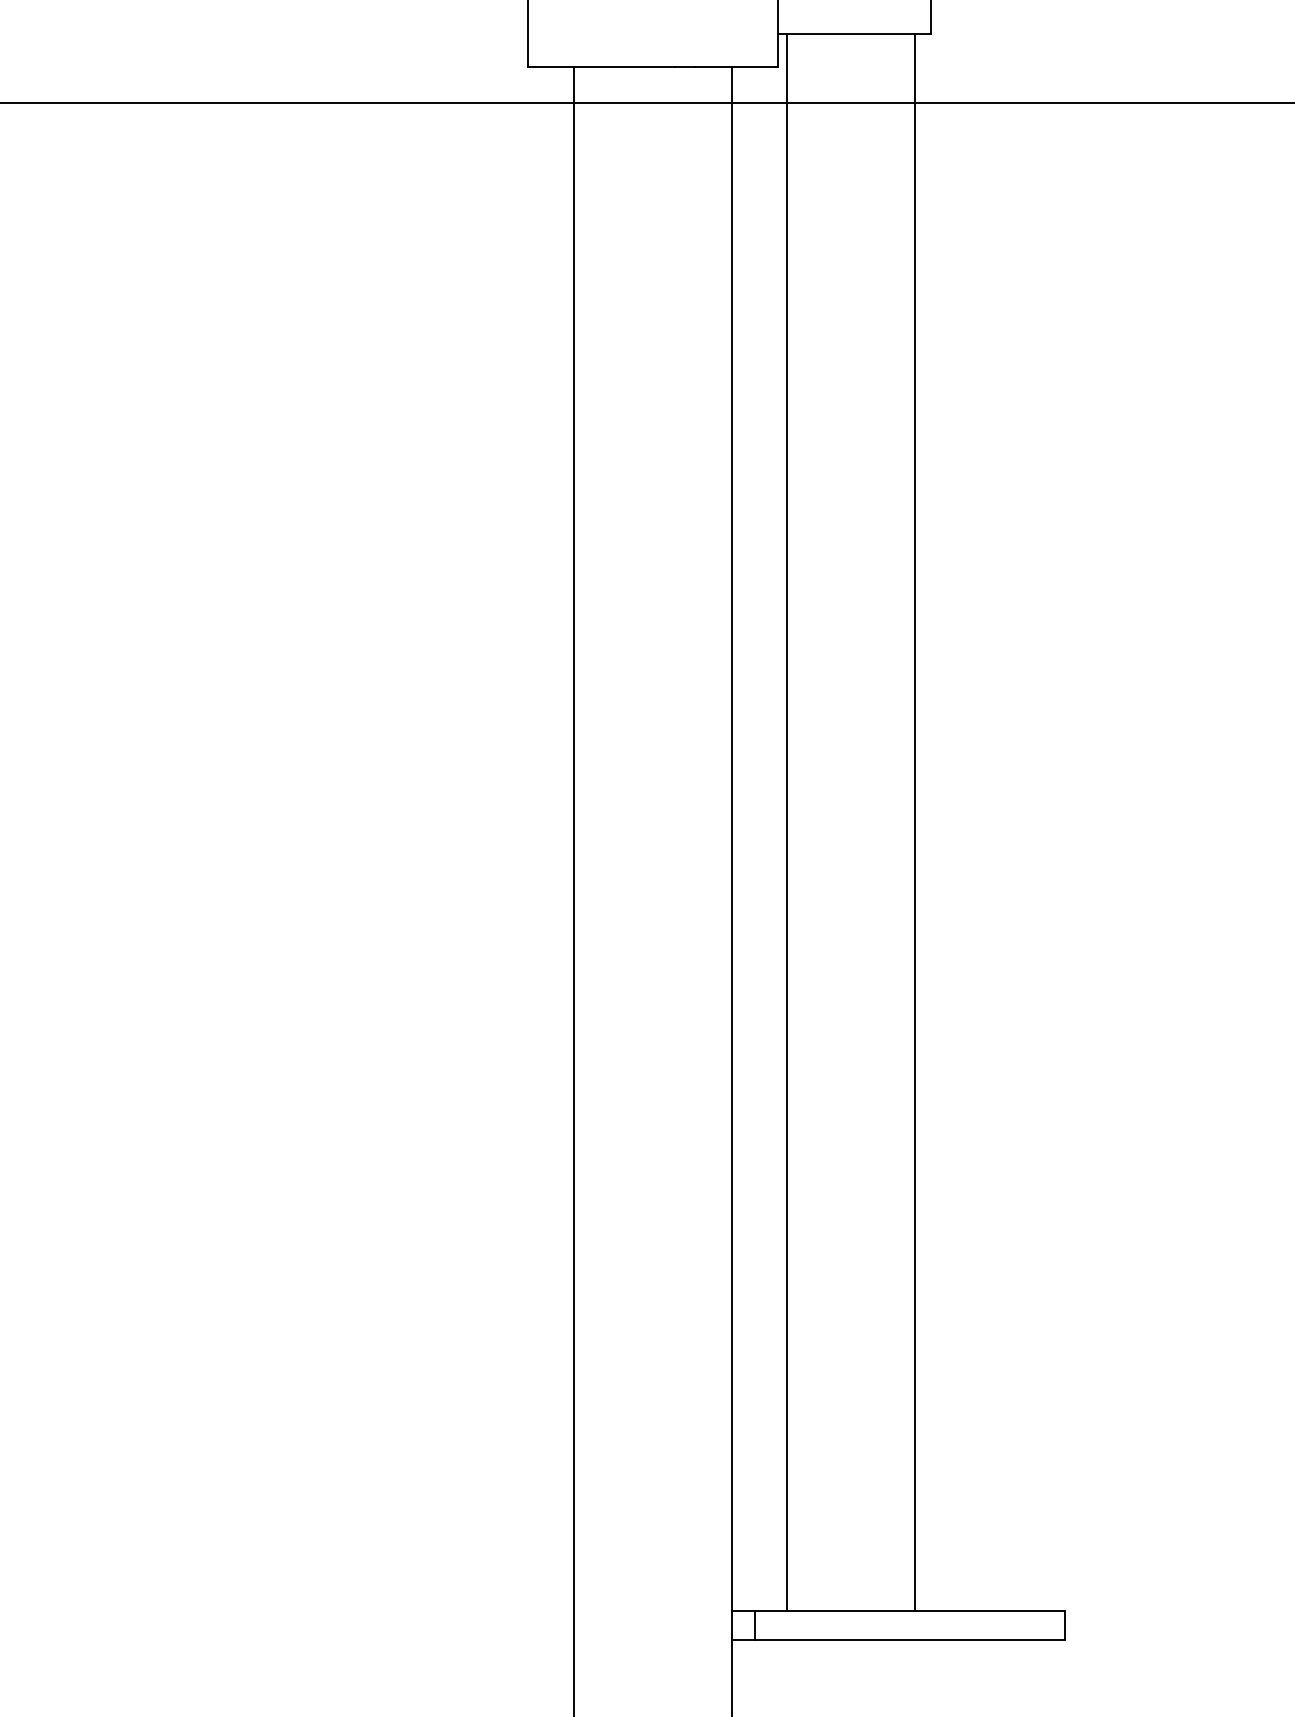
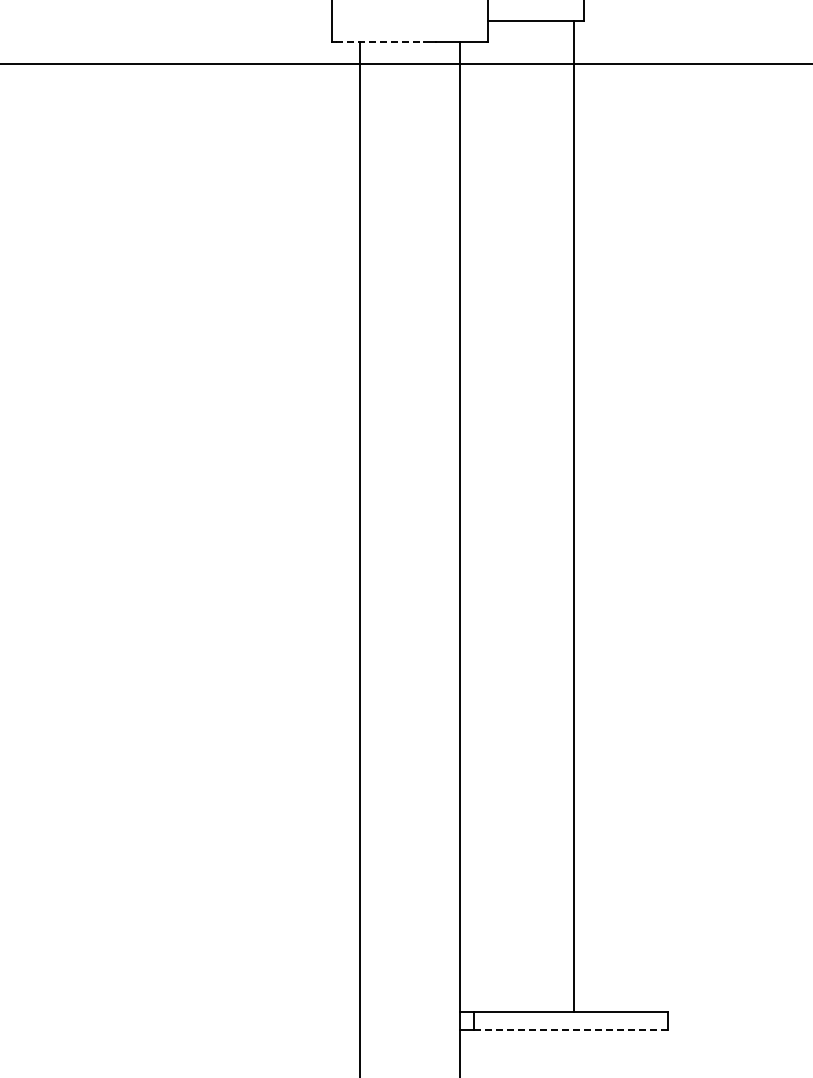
line: (606, 66) -> (380, 41), solid -> dashed
line: (786, 821) -> (493, 515), removed
line: (908, 1639) -> (570, 1029), solid -> dashed

